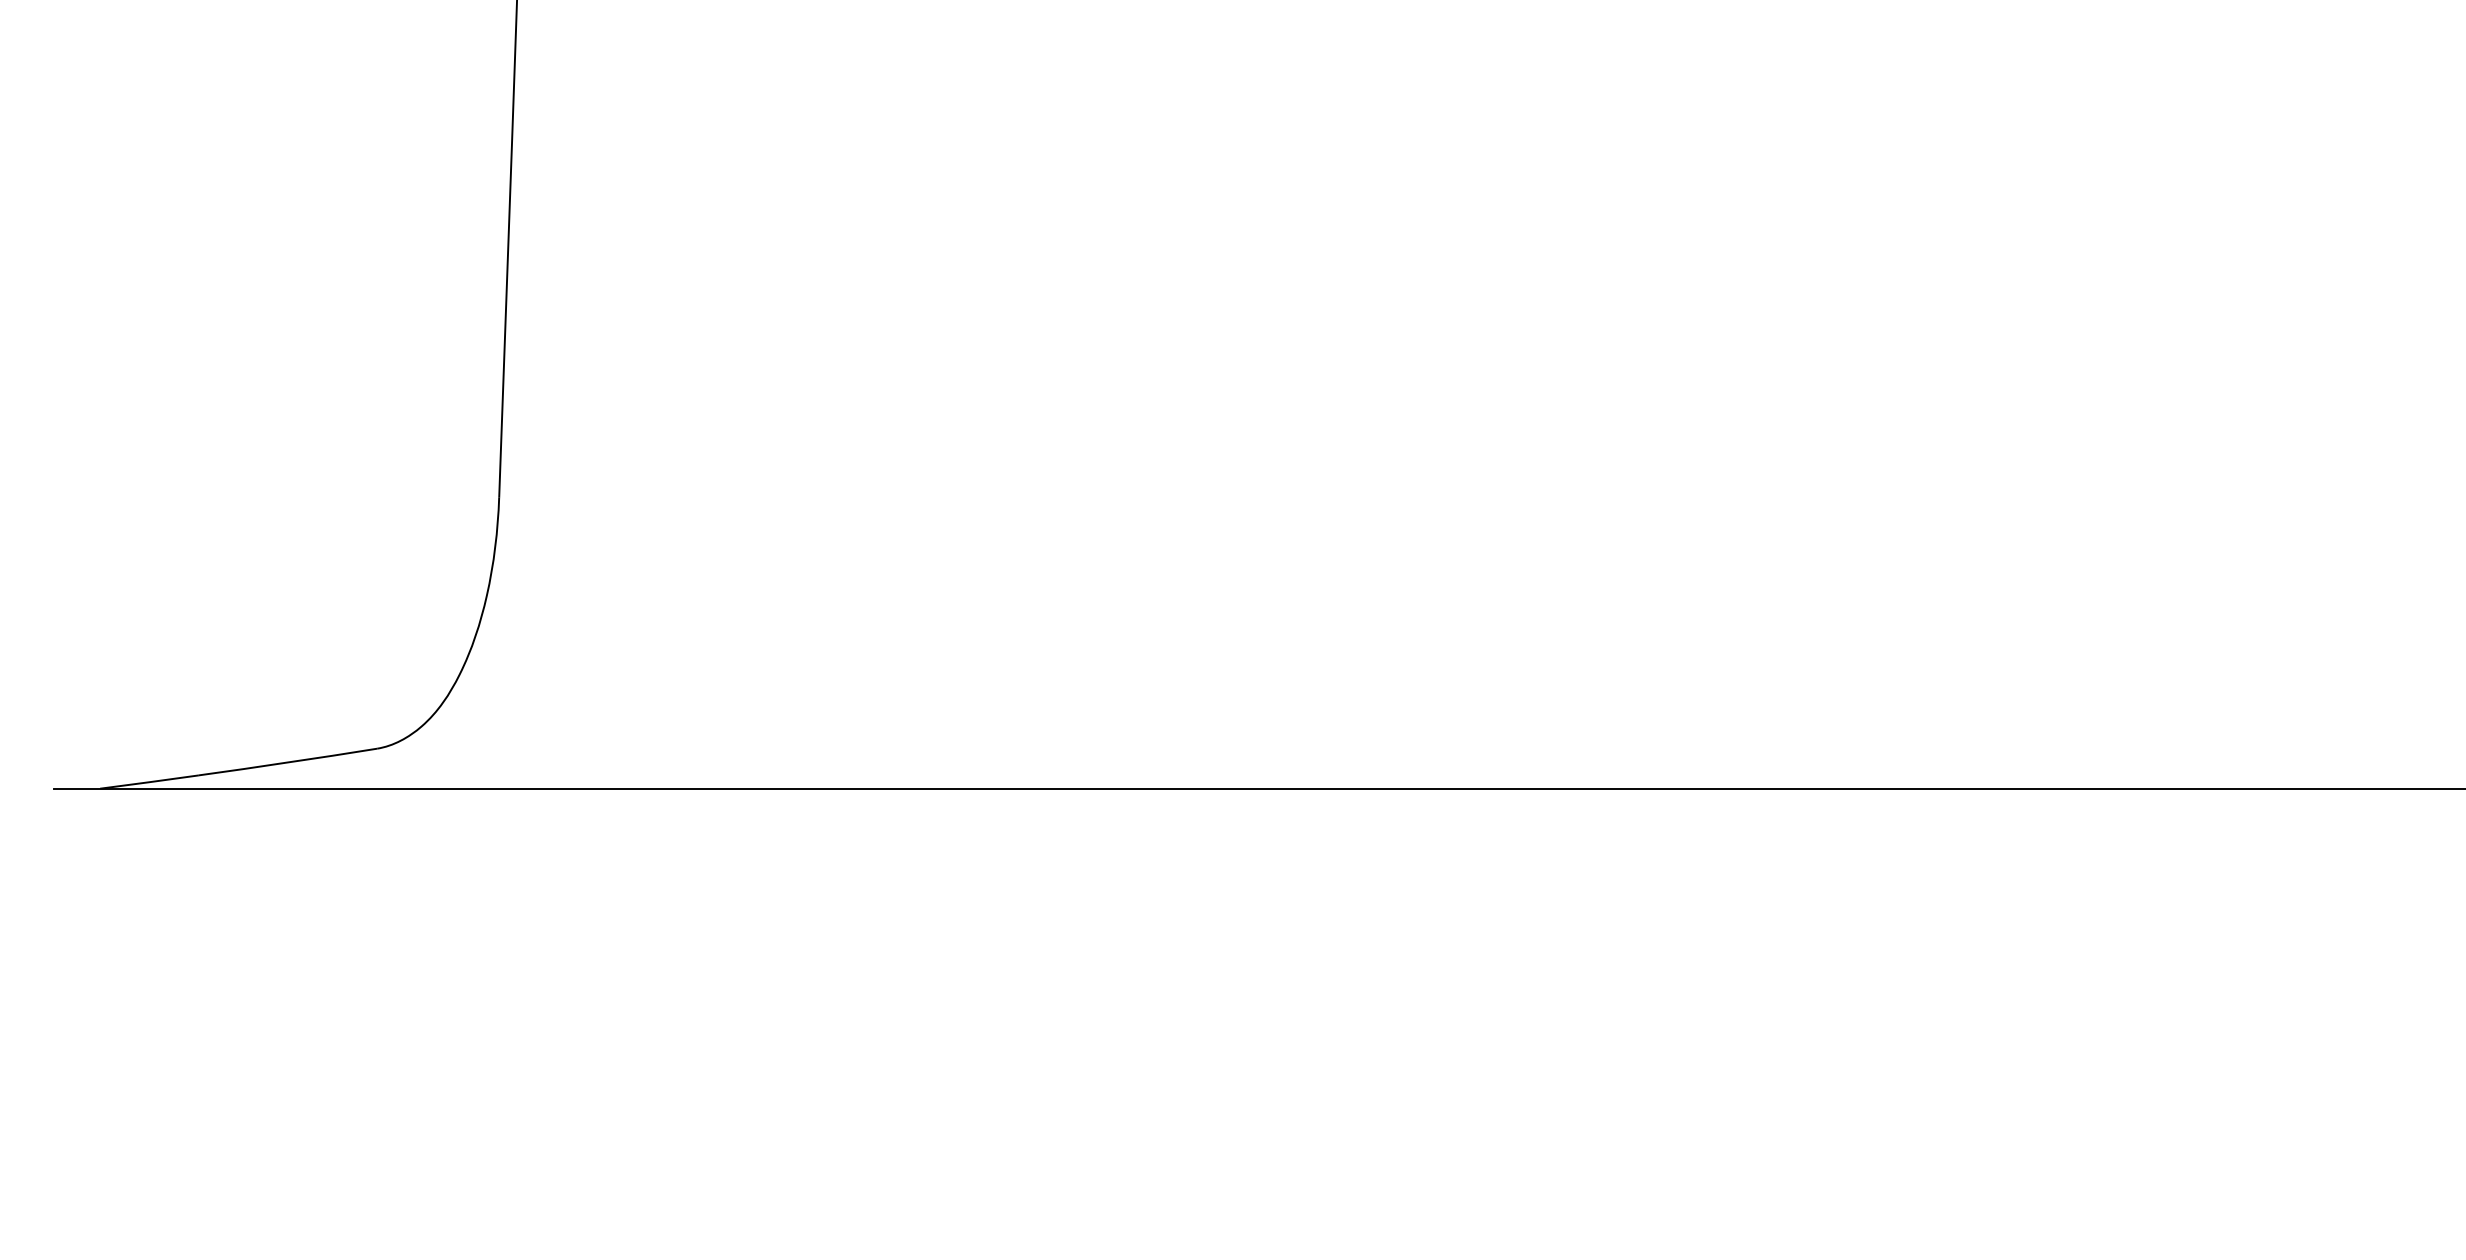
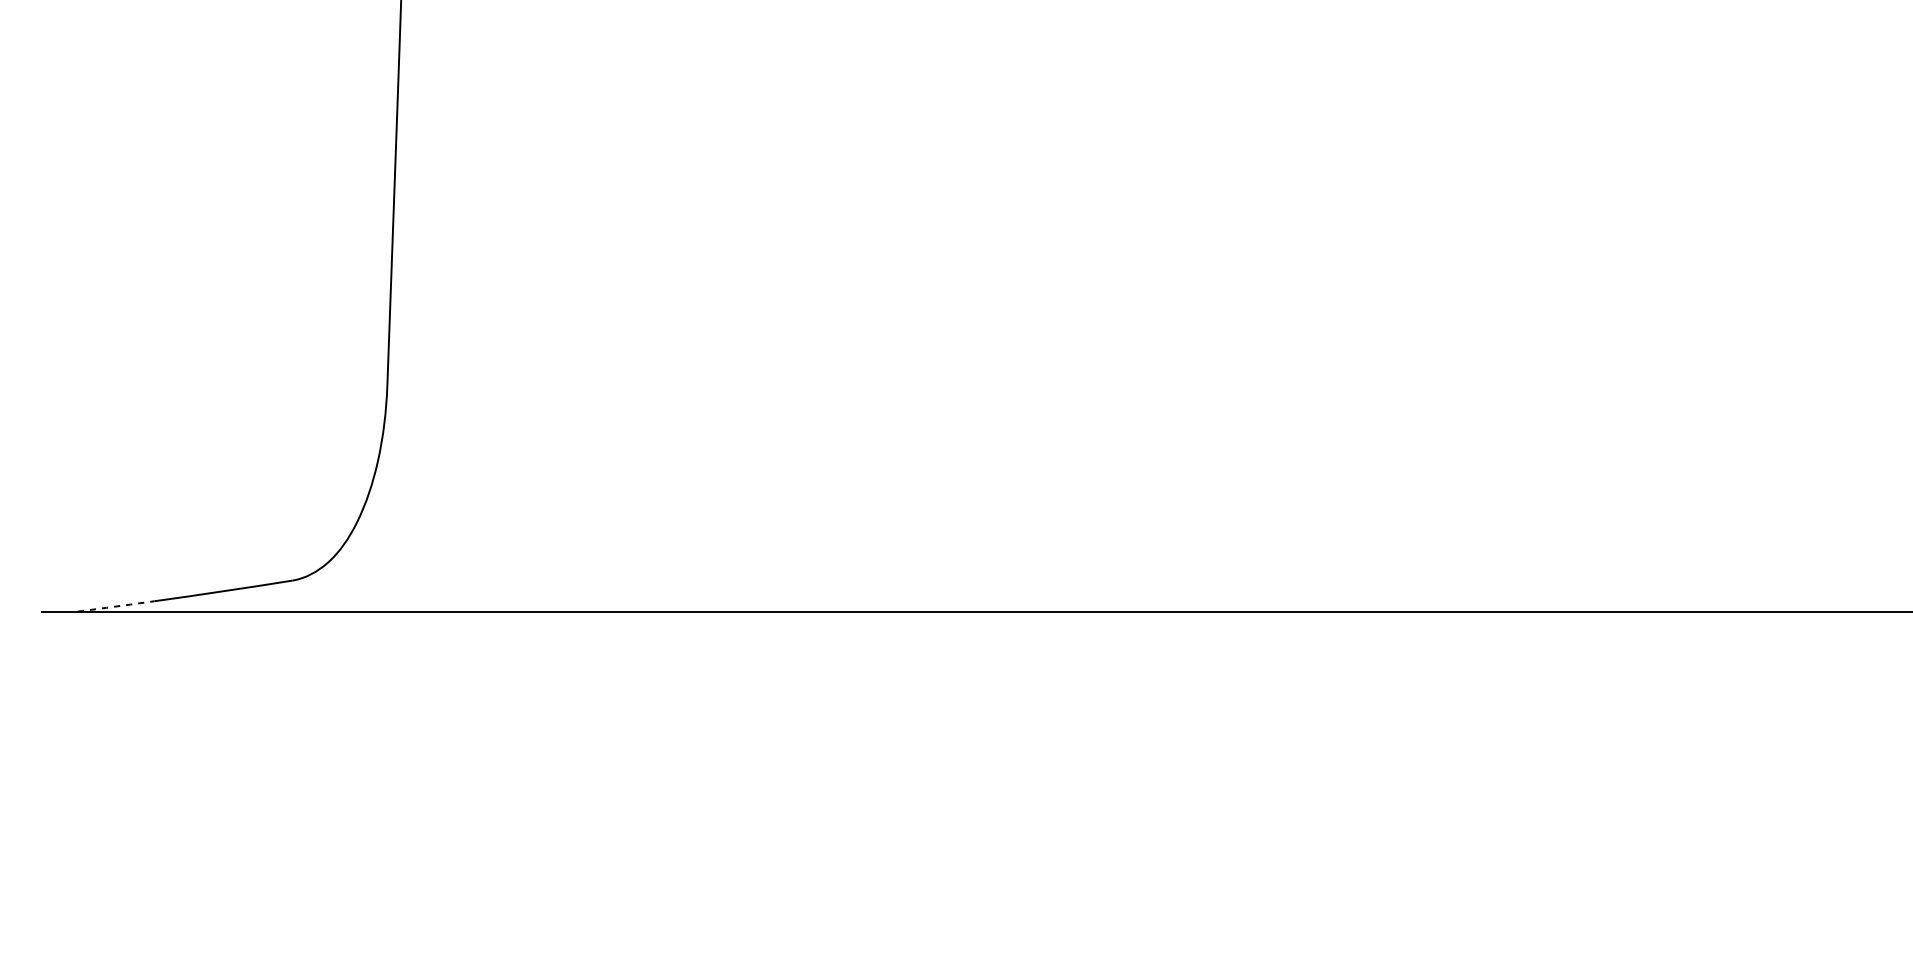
arc: (149, 782) -> (116, 606), solid -> dashed

